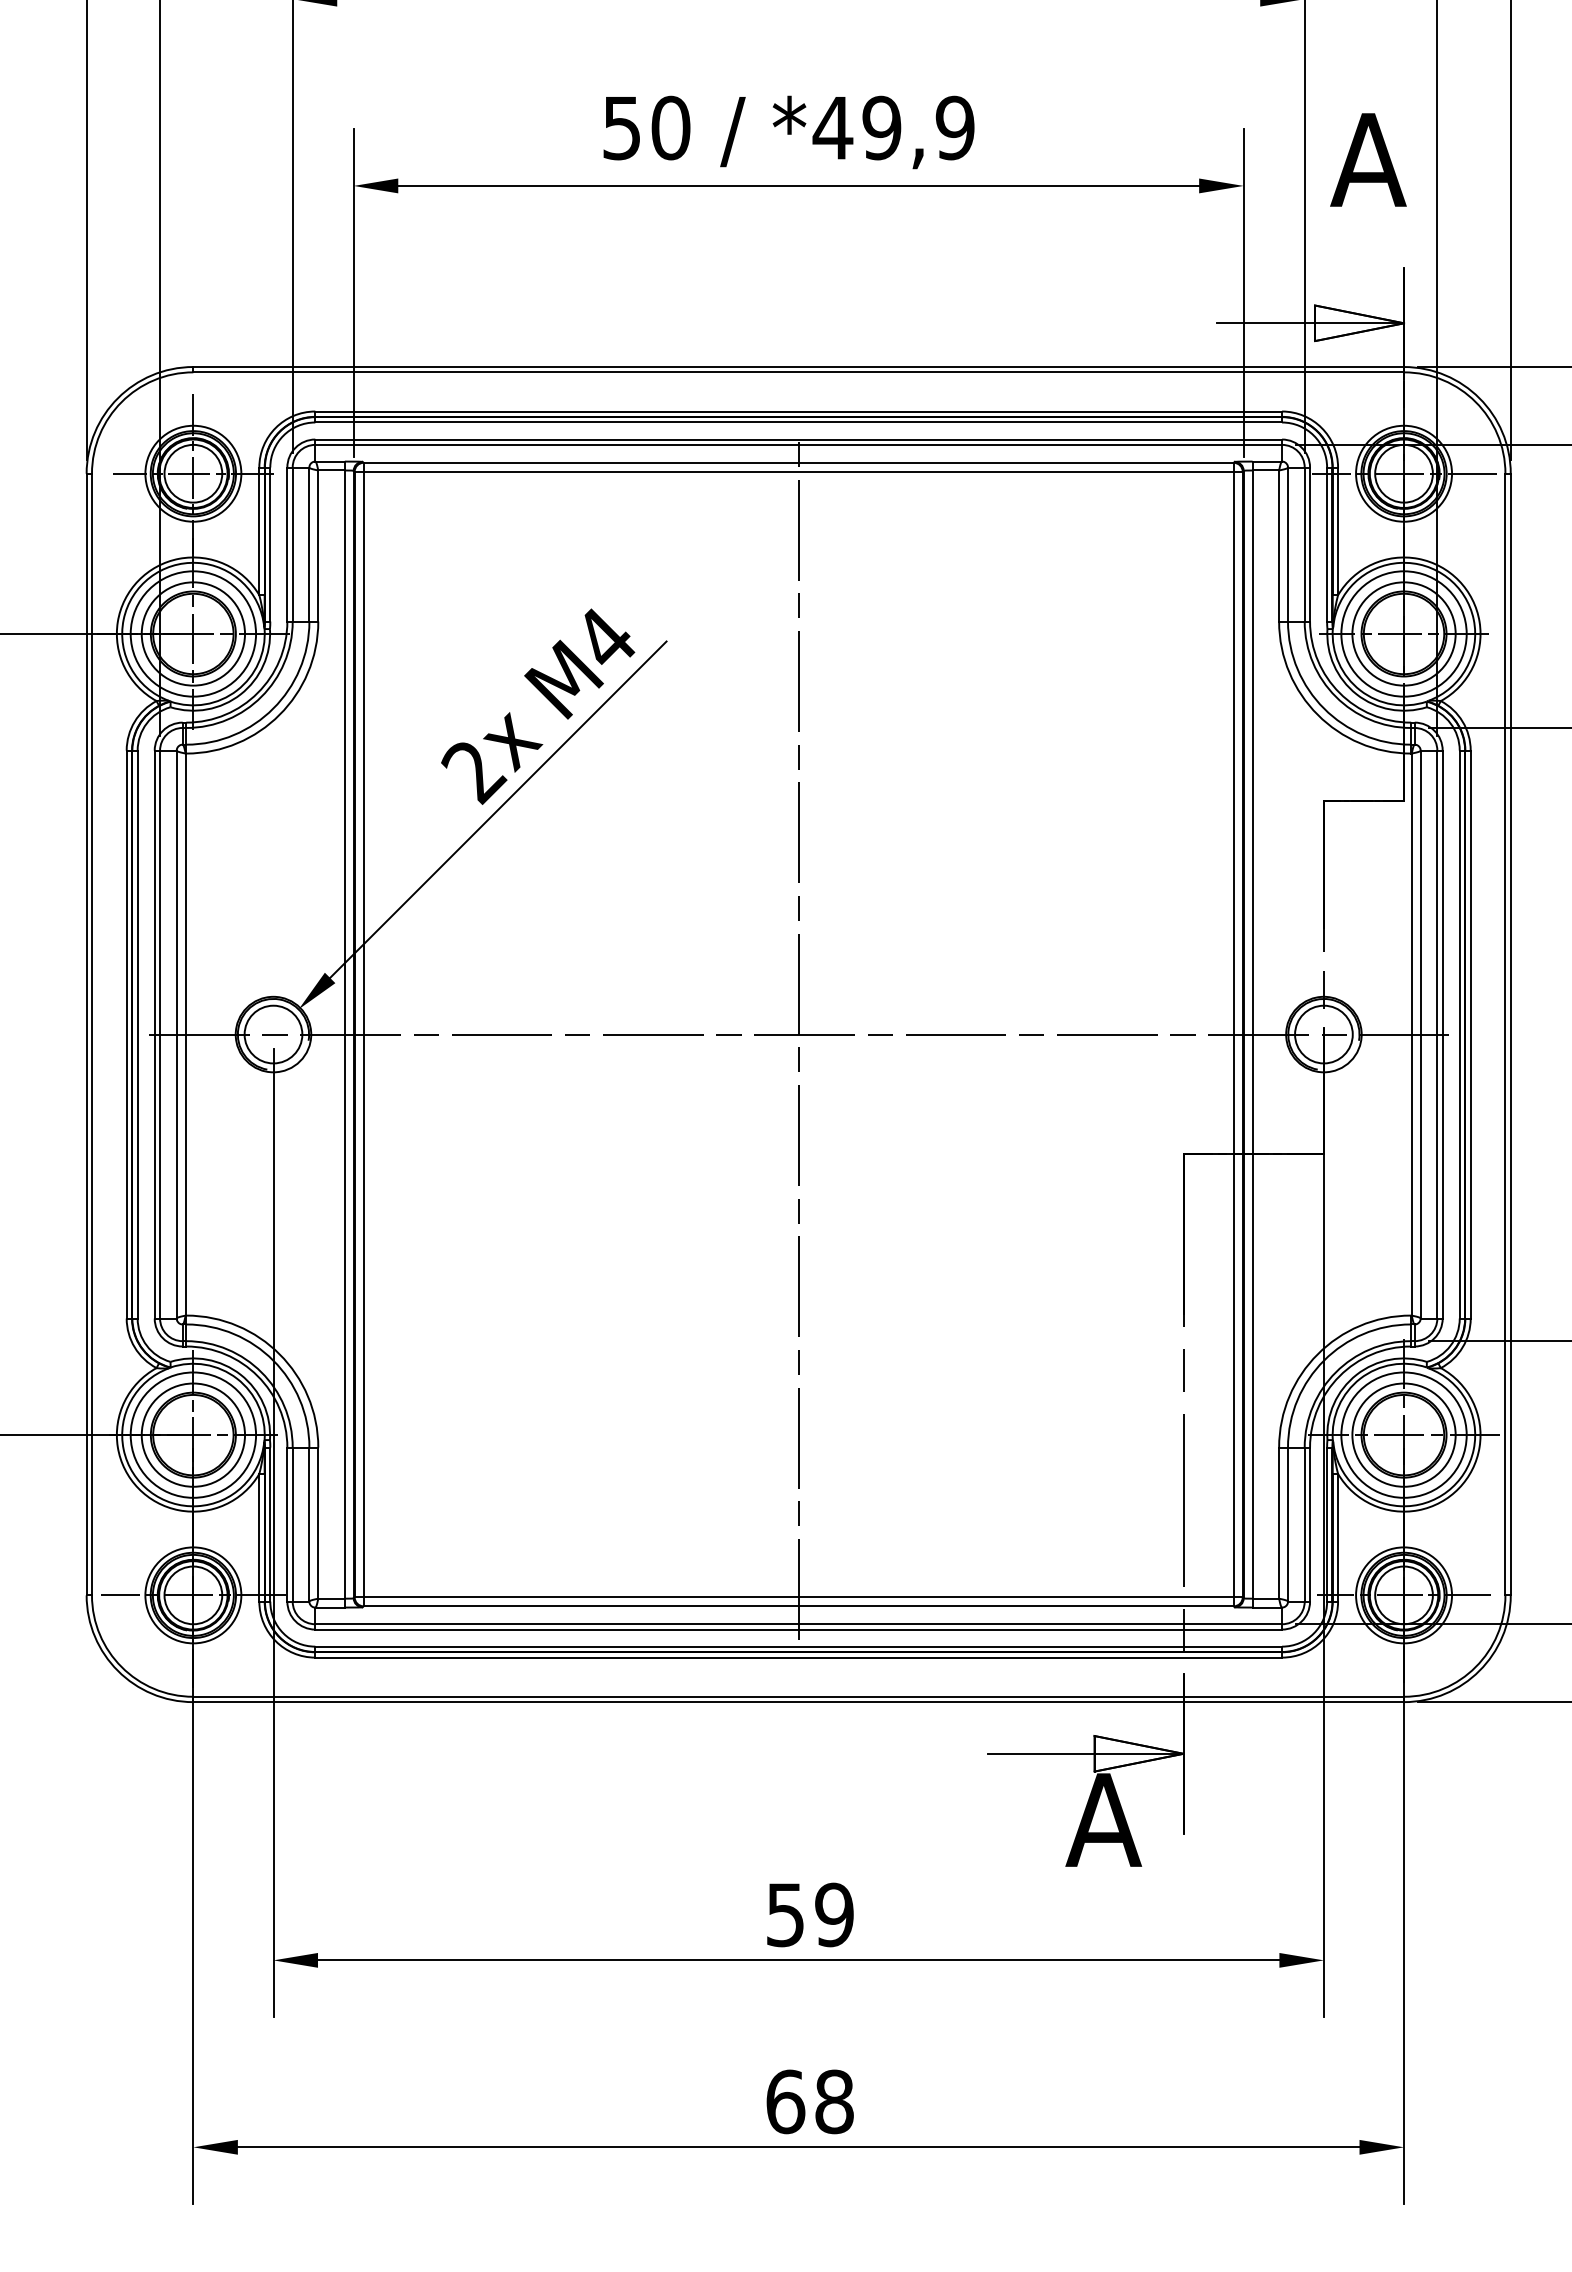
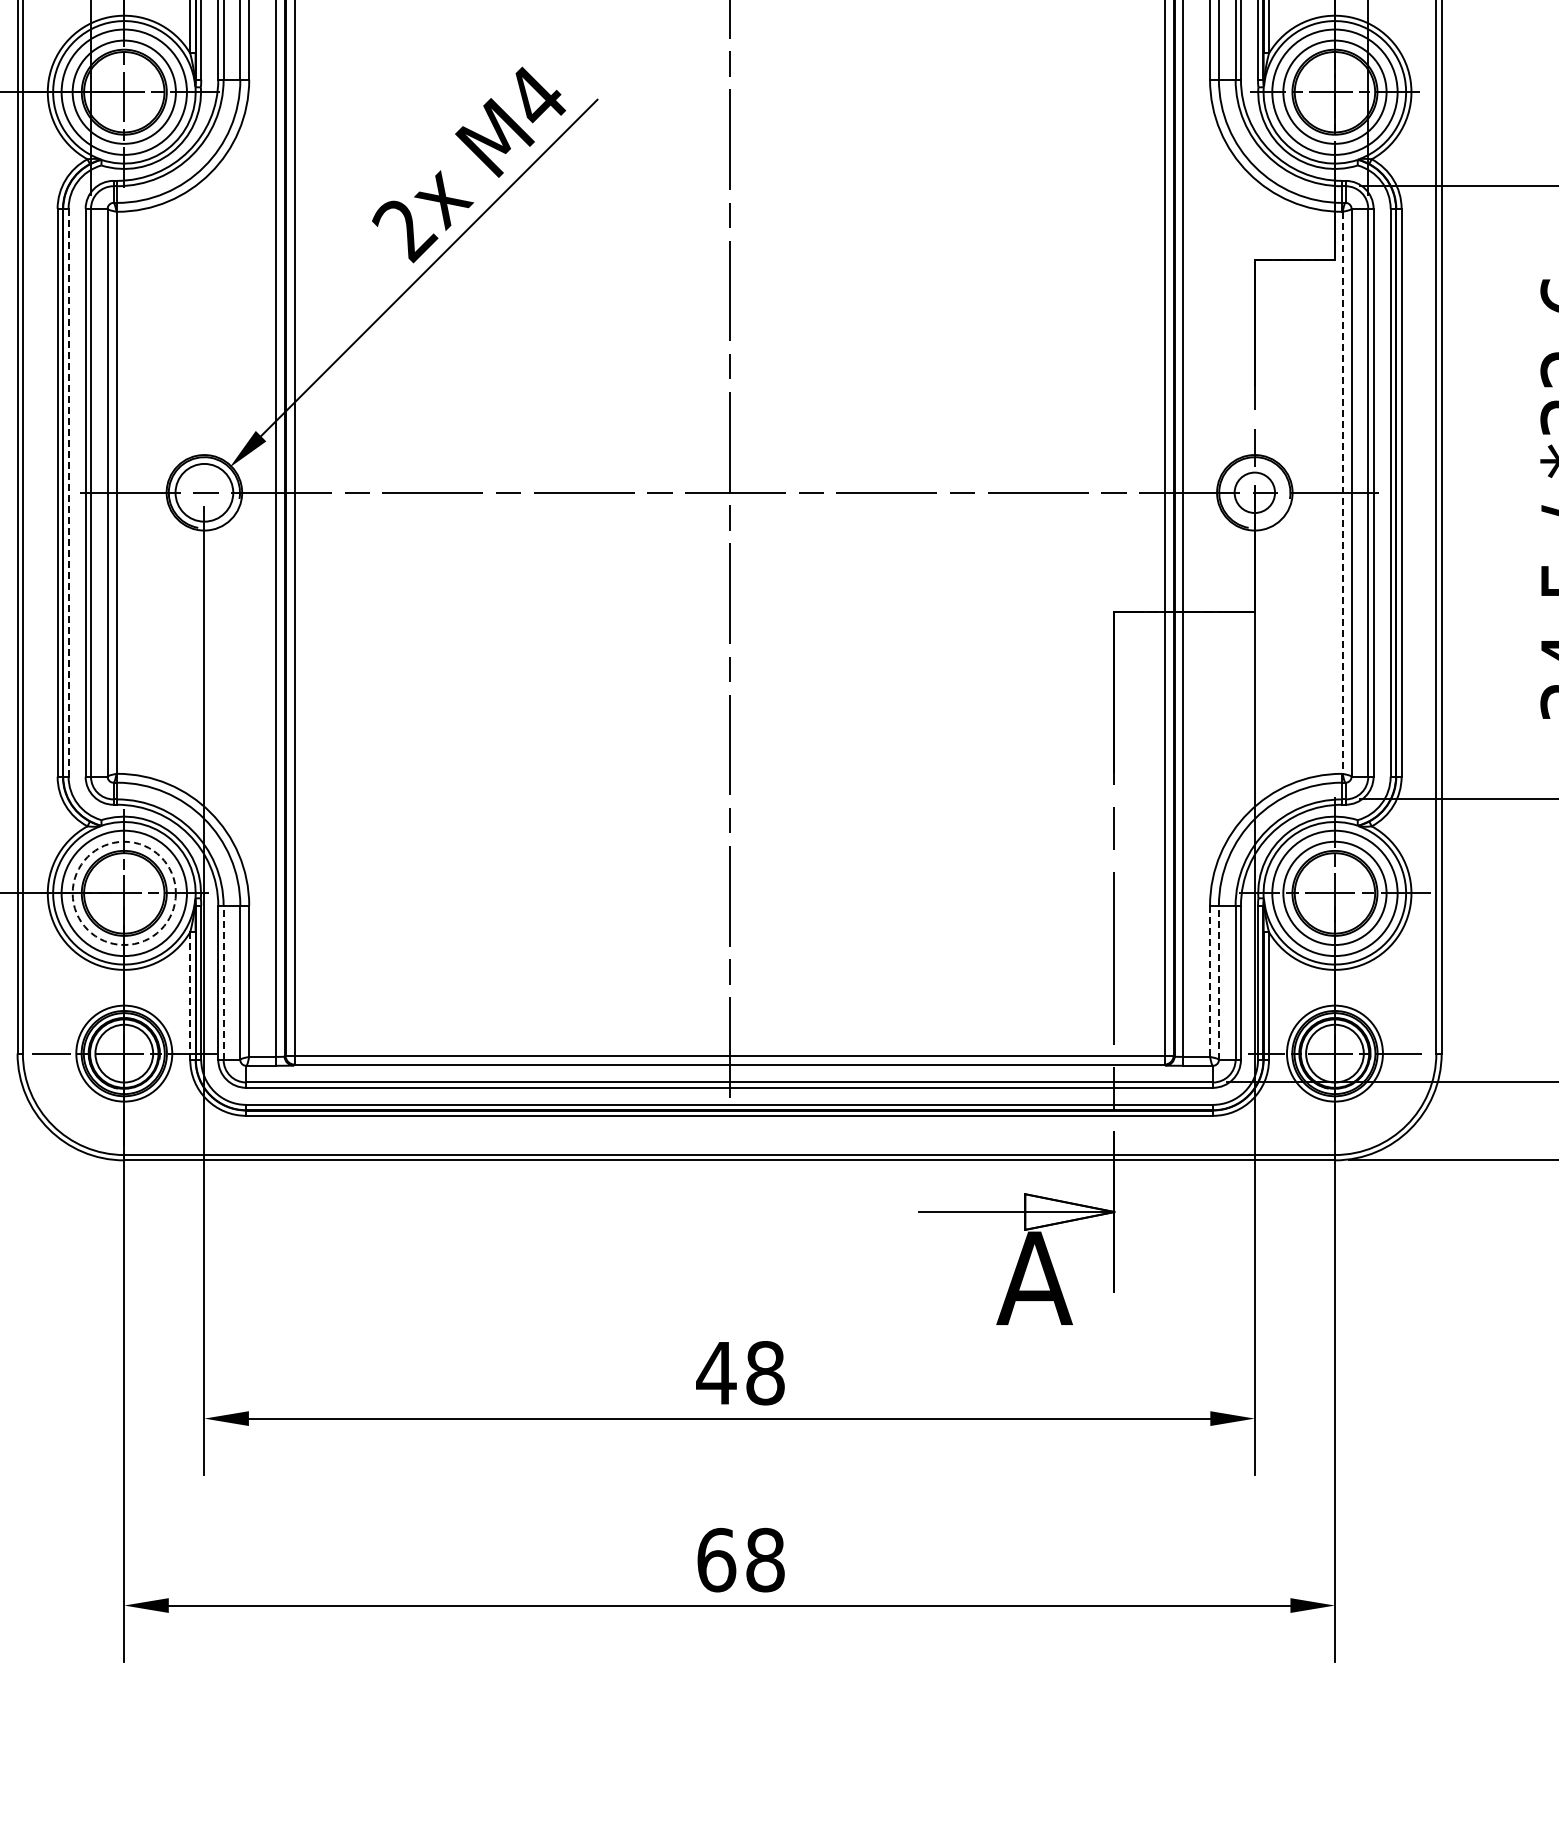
line: (137, 1034) -> (68, 492), solid -> dashed
circle: (1323, 1034) -> (1254, 492), size x0.7
line: (1411, 1035) -> (1342, 493), solid -> dashed
circle: (193, 1434) -> (124, 892), solid -> dashed
line: (1279, 1523) -> (1210, 981), solid -> dashed
line: (292, 1524) -> (223, 982), solid -> dashed
line: (1288, 1524) -> (1219, 982), solid -> dashed
line: (259, 1537) -> (190, 995), solid -> dashed
text: (809, 1914) -> (740, 1372), 59 -> 48

